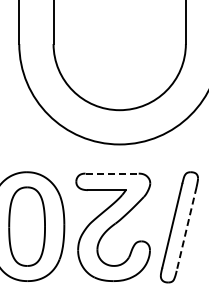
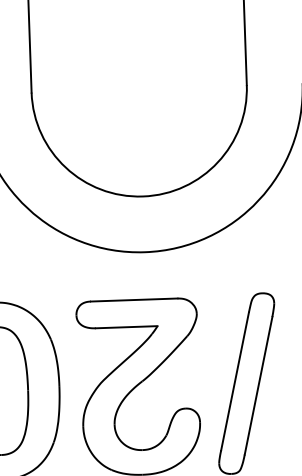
line: (112, 173) -> (134, 299), dashed -> solid
line: (186, 229) -> (258, 386), dashed -> solid

